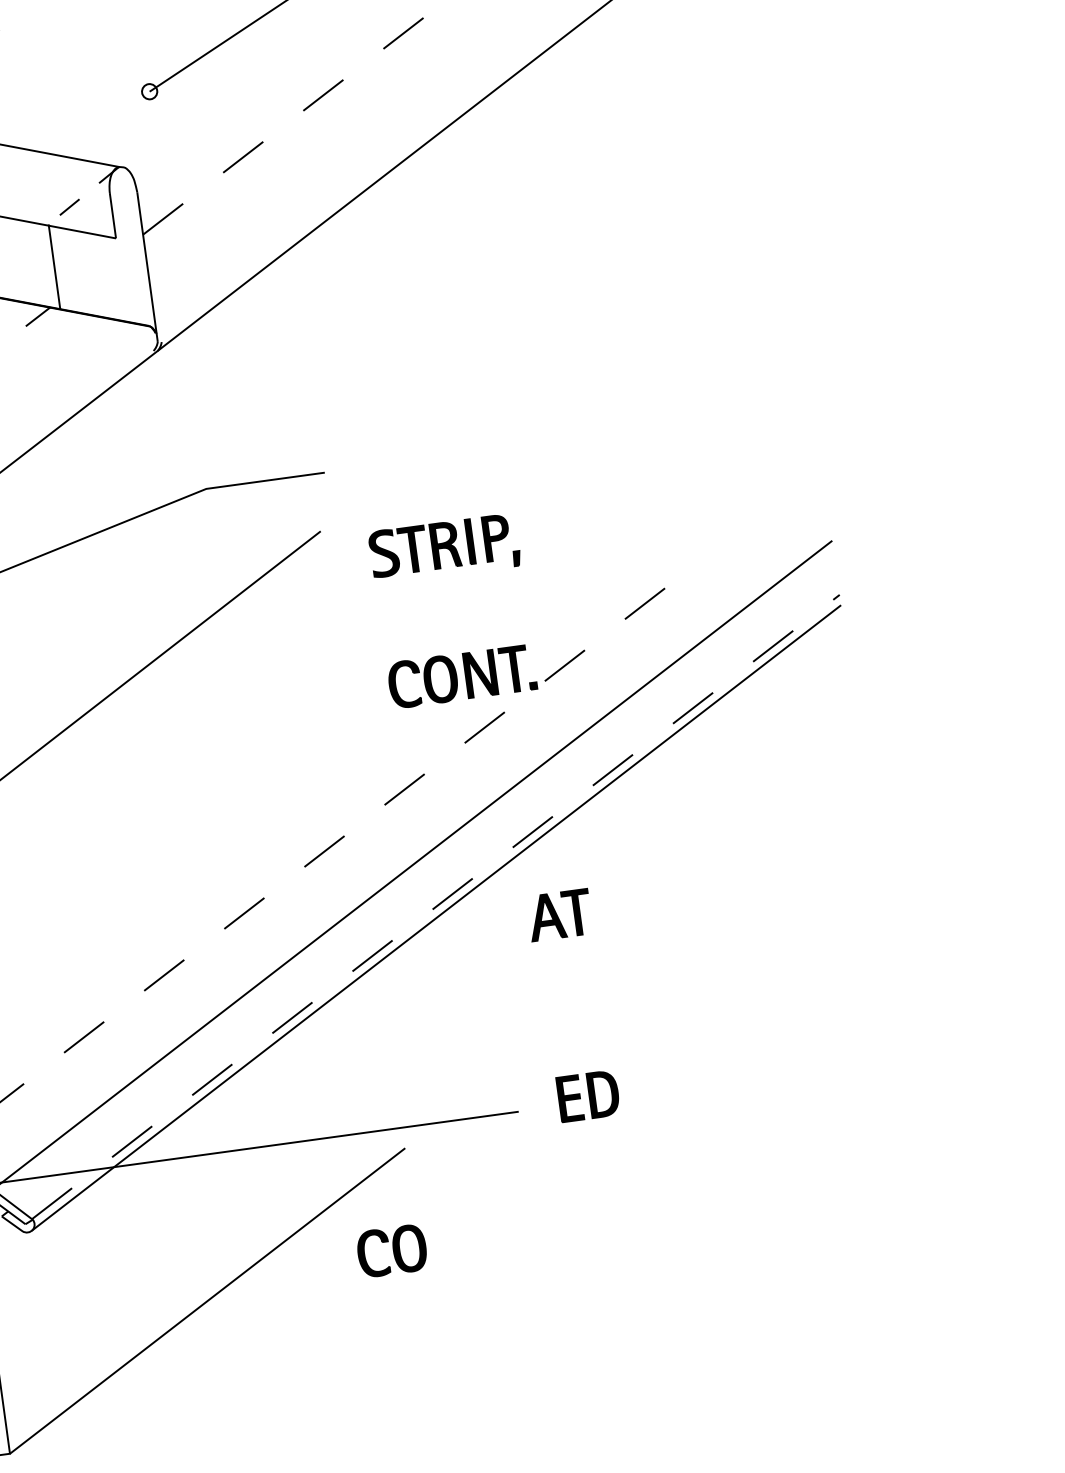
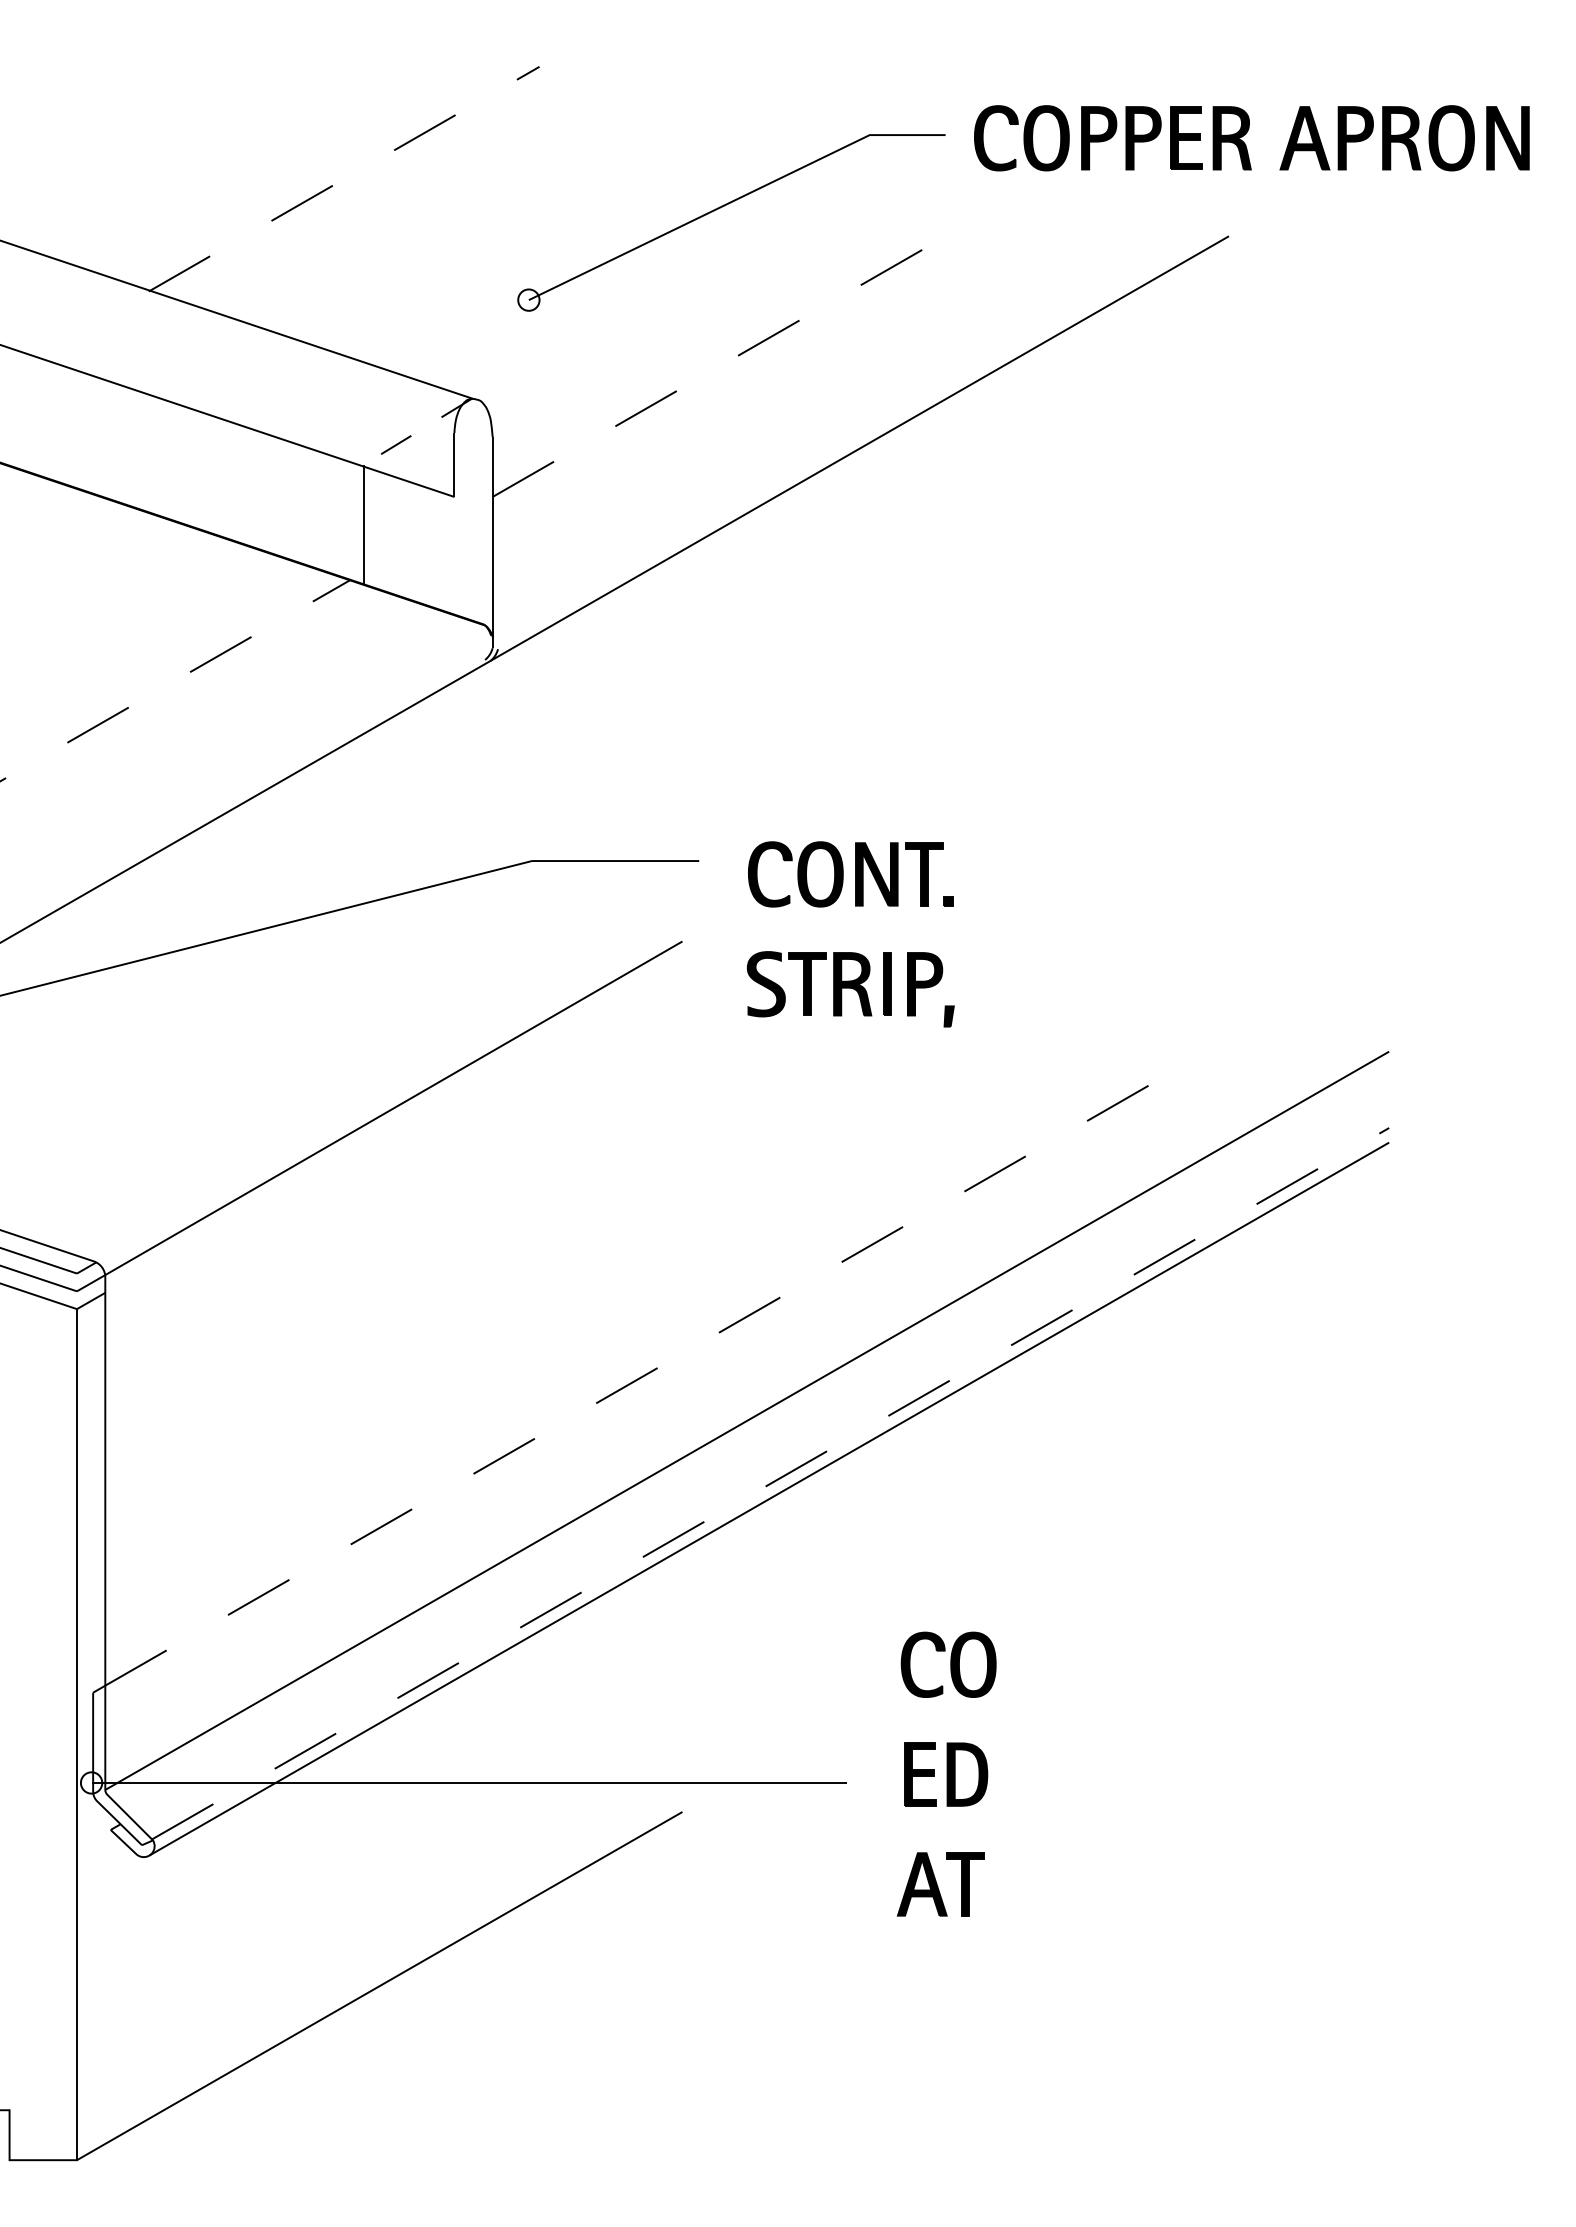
part: (461, 676) -> (850, 874), moved
part: (559, 915) -> (940, 1884), moved
part: (391, 1250) -> (948, 1664), moved

